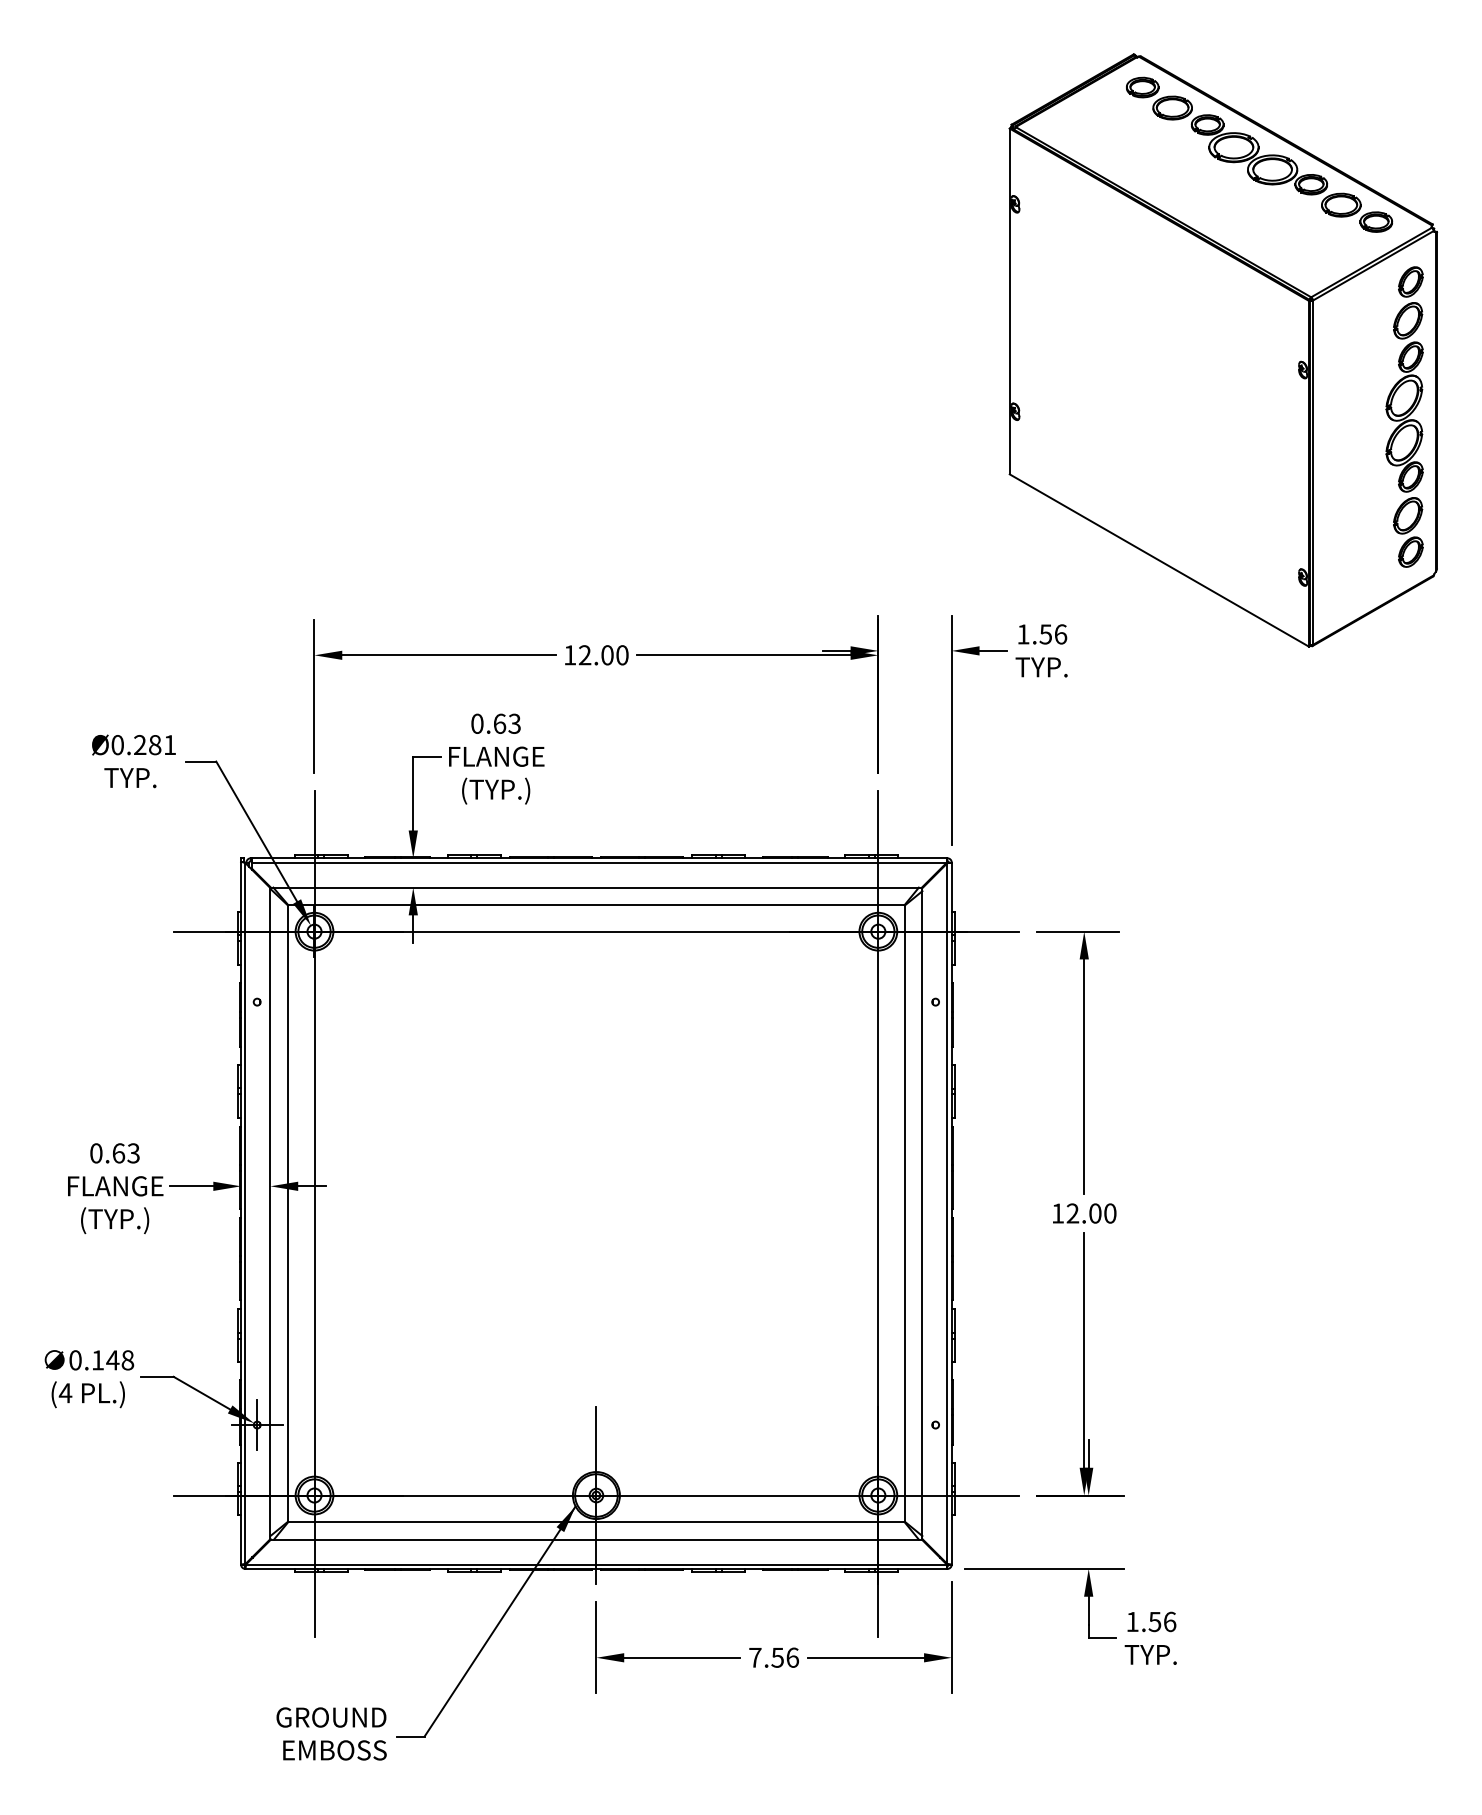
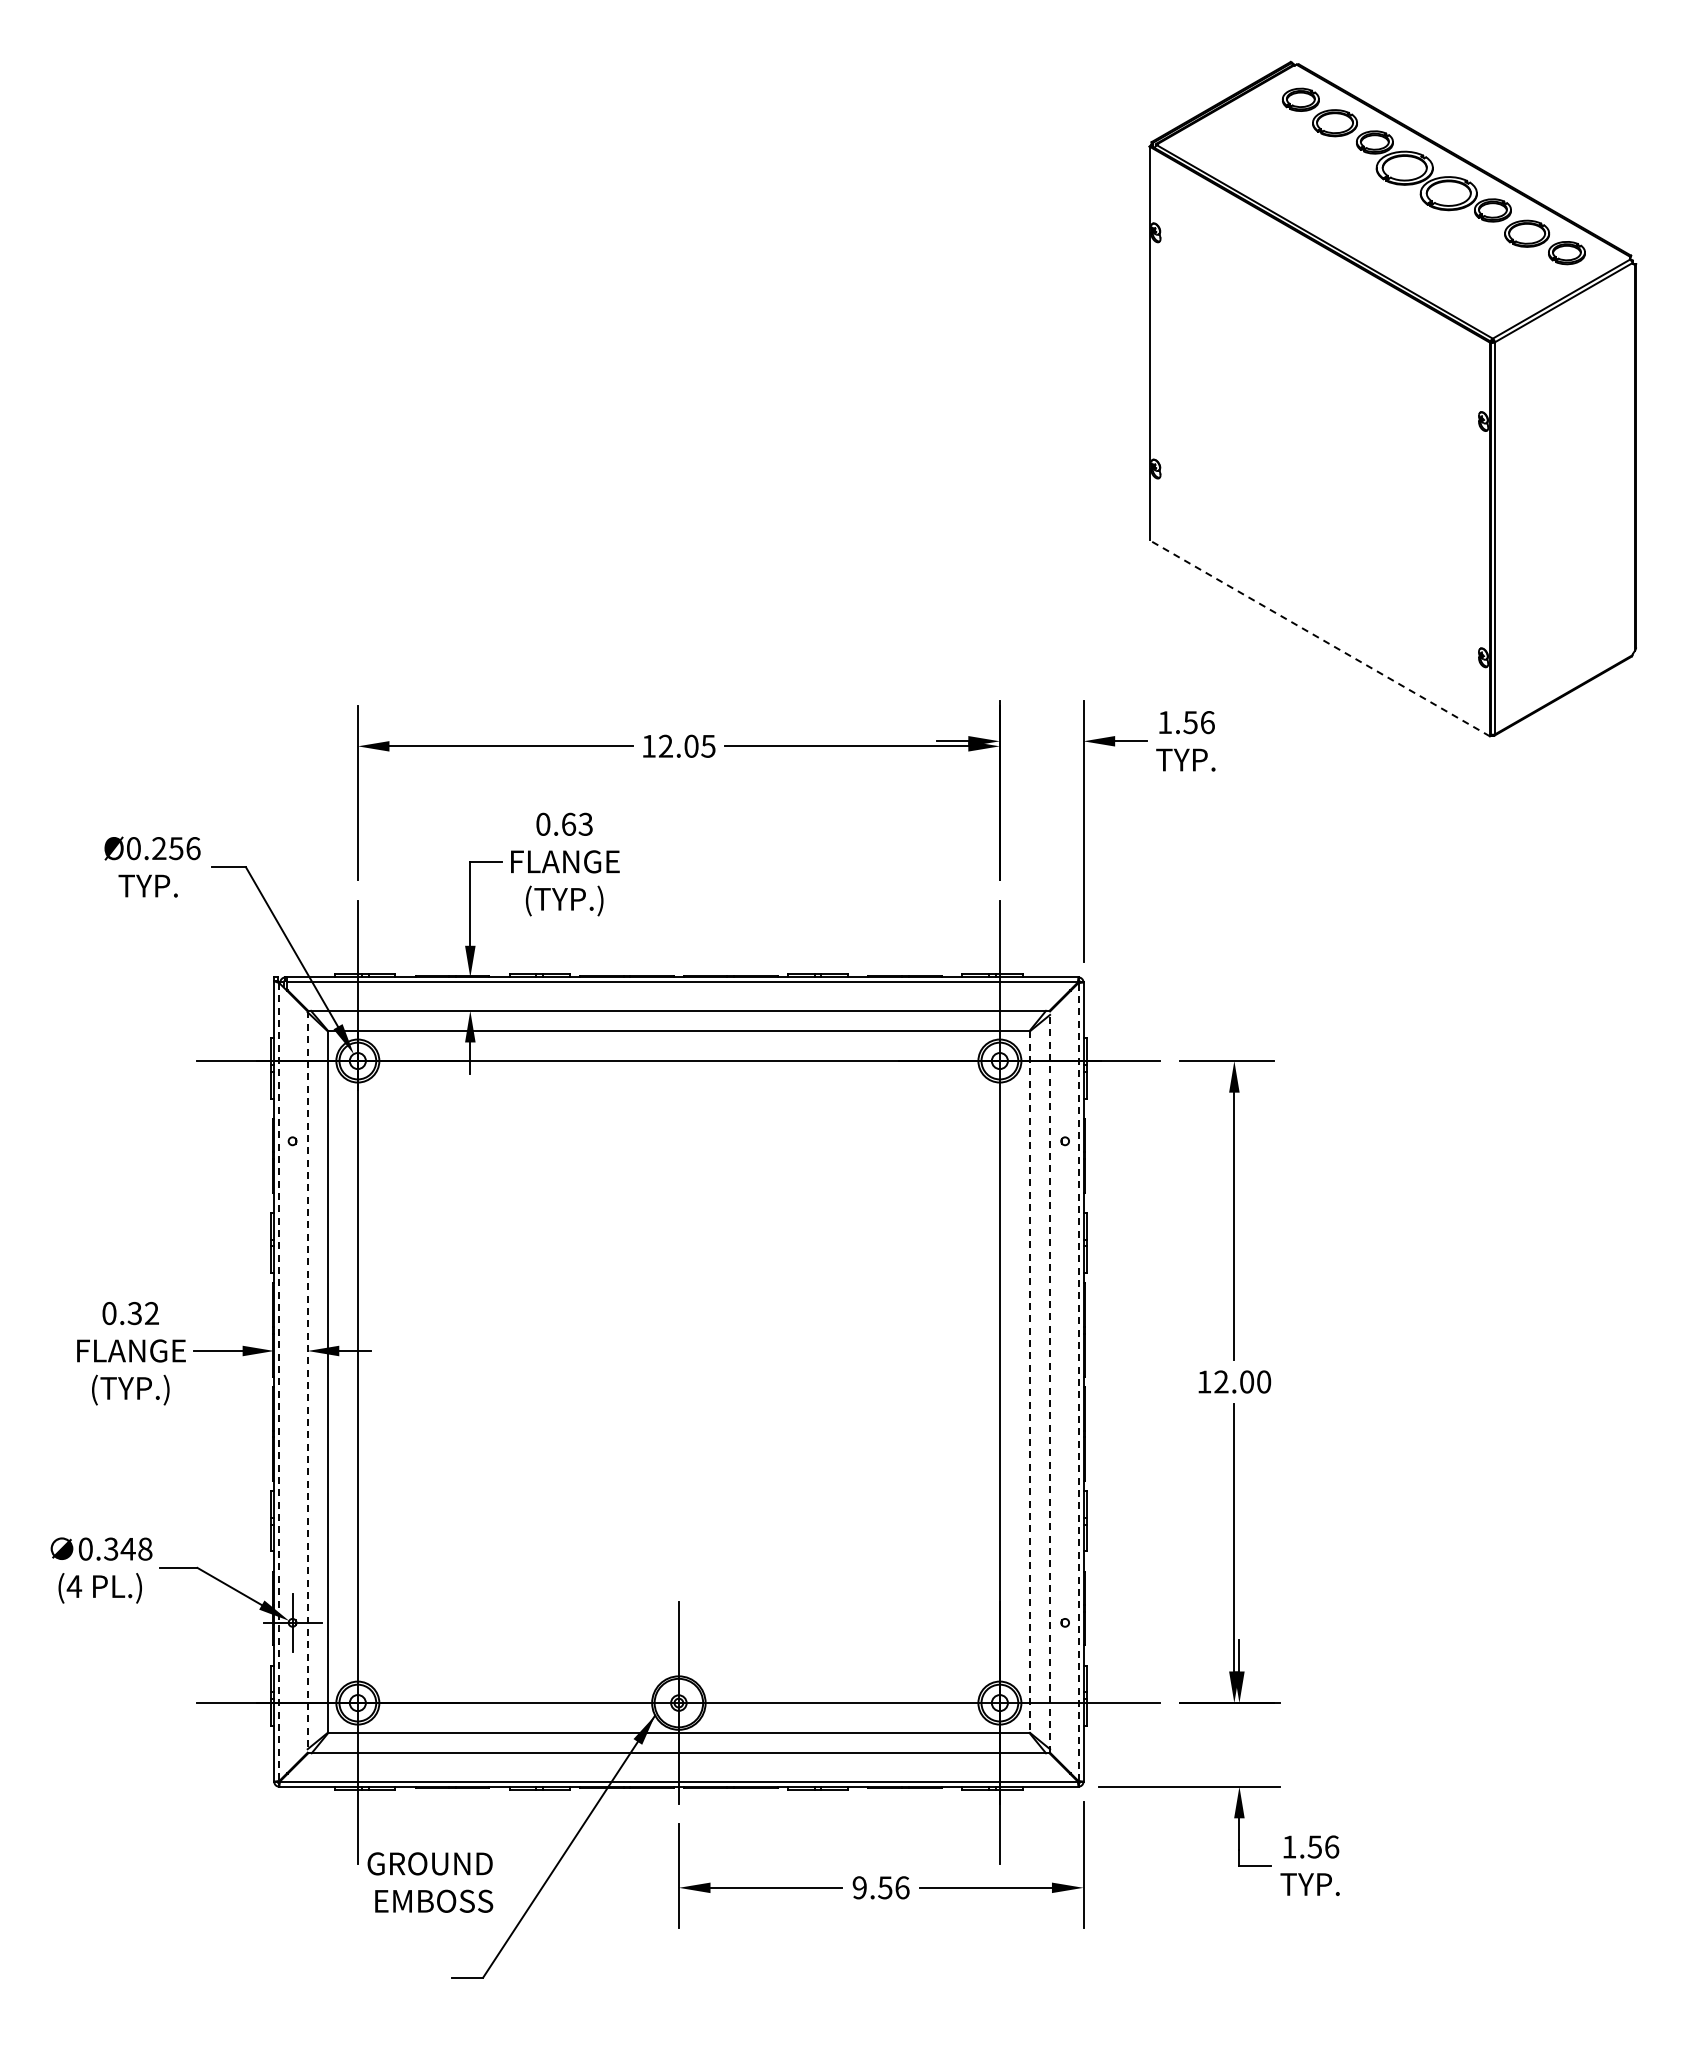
part: (1404, 416) -> (1598, 474), removed
line: (1159, 560) -> (1319, 638), solid -> dashed
text: (622, 654) -> (708, 745), 12.00 -> 12.05
text: (162, 745) -> (184, 848), Ø0.281 -> Ø0.256
text: (125, 1153) -> (142, 1313), 0.63 -> 0.32
line: (245, 1213) -> (279, 1382), solid -> dashed
line: (270, 1213) -> (307, 1382), solid -> dashed
line: (905, 1213) -> (1030, 1382), solid -> dashed
line: (922, 1213) -> (1050, 1382), solid -> dashed
line: (947, 1213) -> (1078, 1381), solid -> dashed
text: (98, 1359) -> (111, 1548), 0.148 -> 0.348
text: (755, 1657) -> (859, 1887), 7.56 -> 9.56
text: (331, 1733) -> (430, 1882), moved

